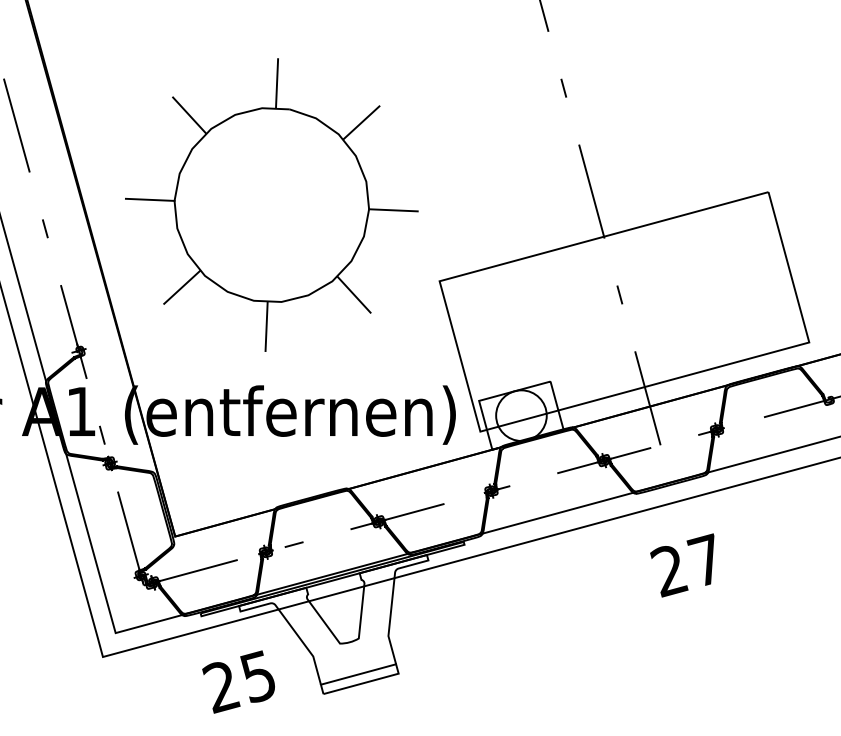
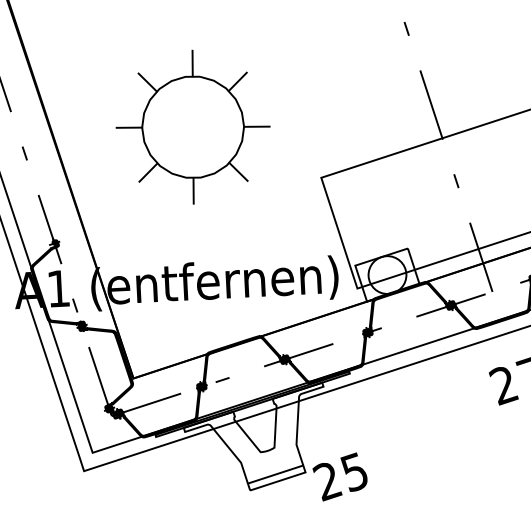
part: (271, 204) -> (192, 126), size x0.7
text: (238, 681) -> (340, 476), moved

